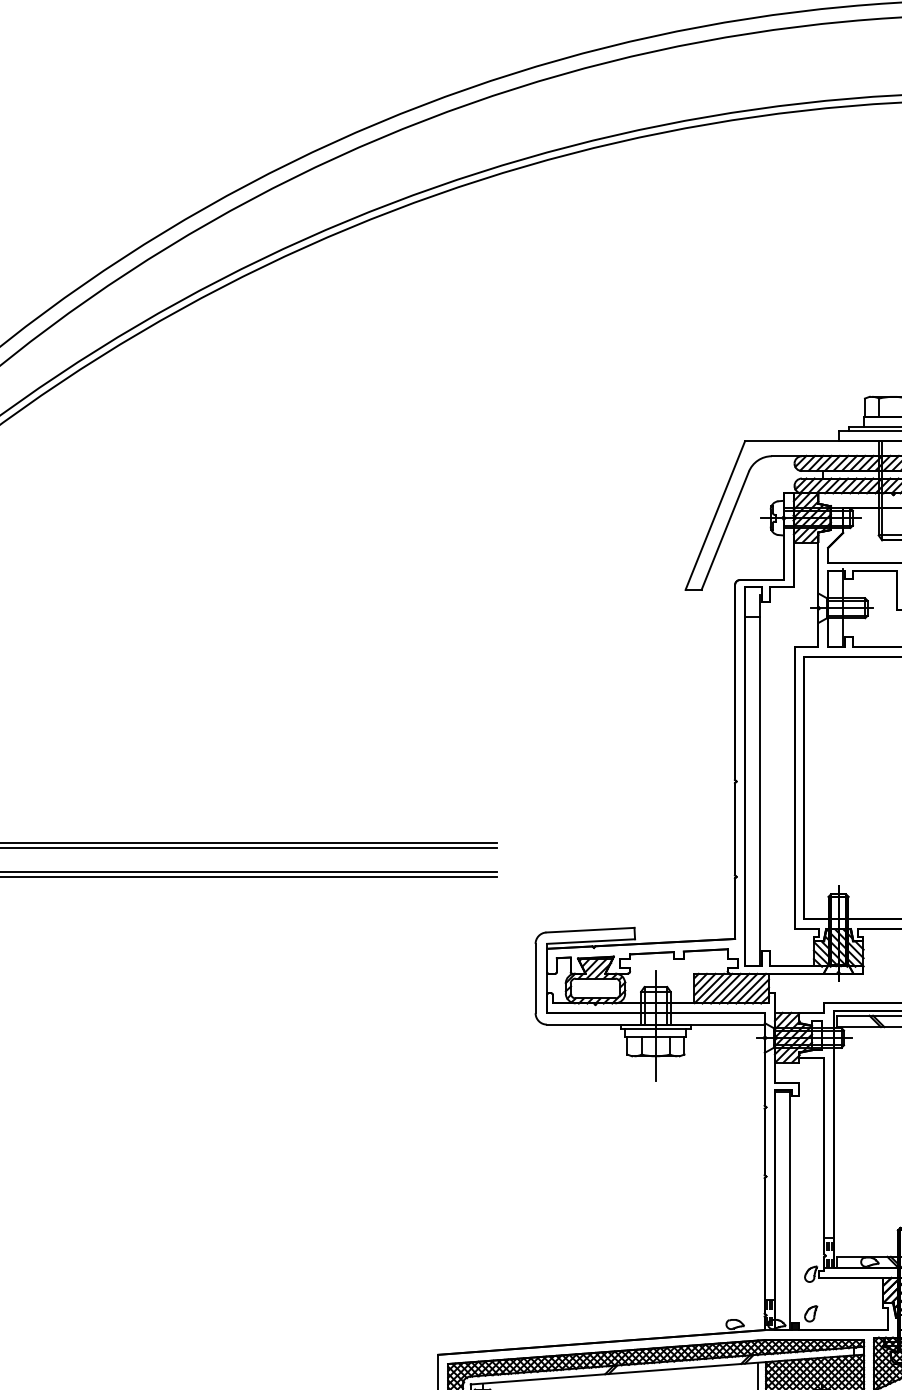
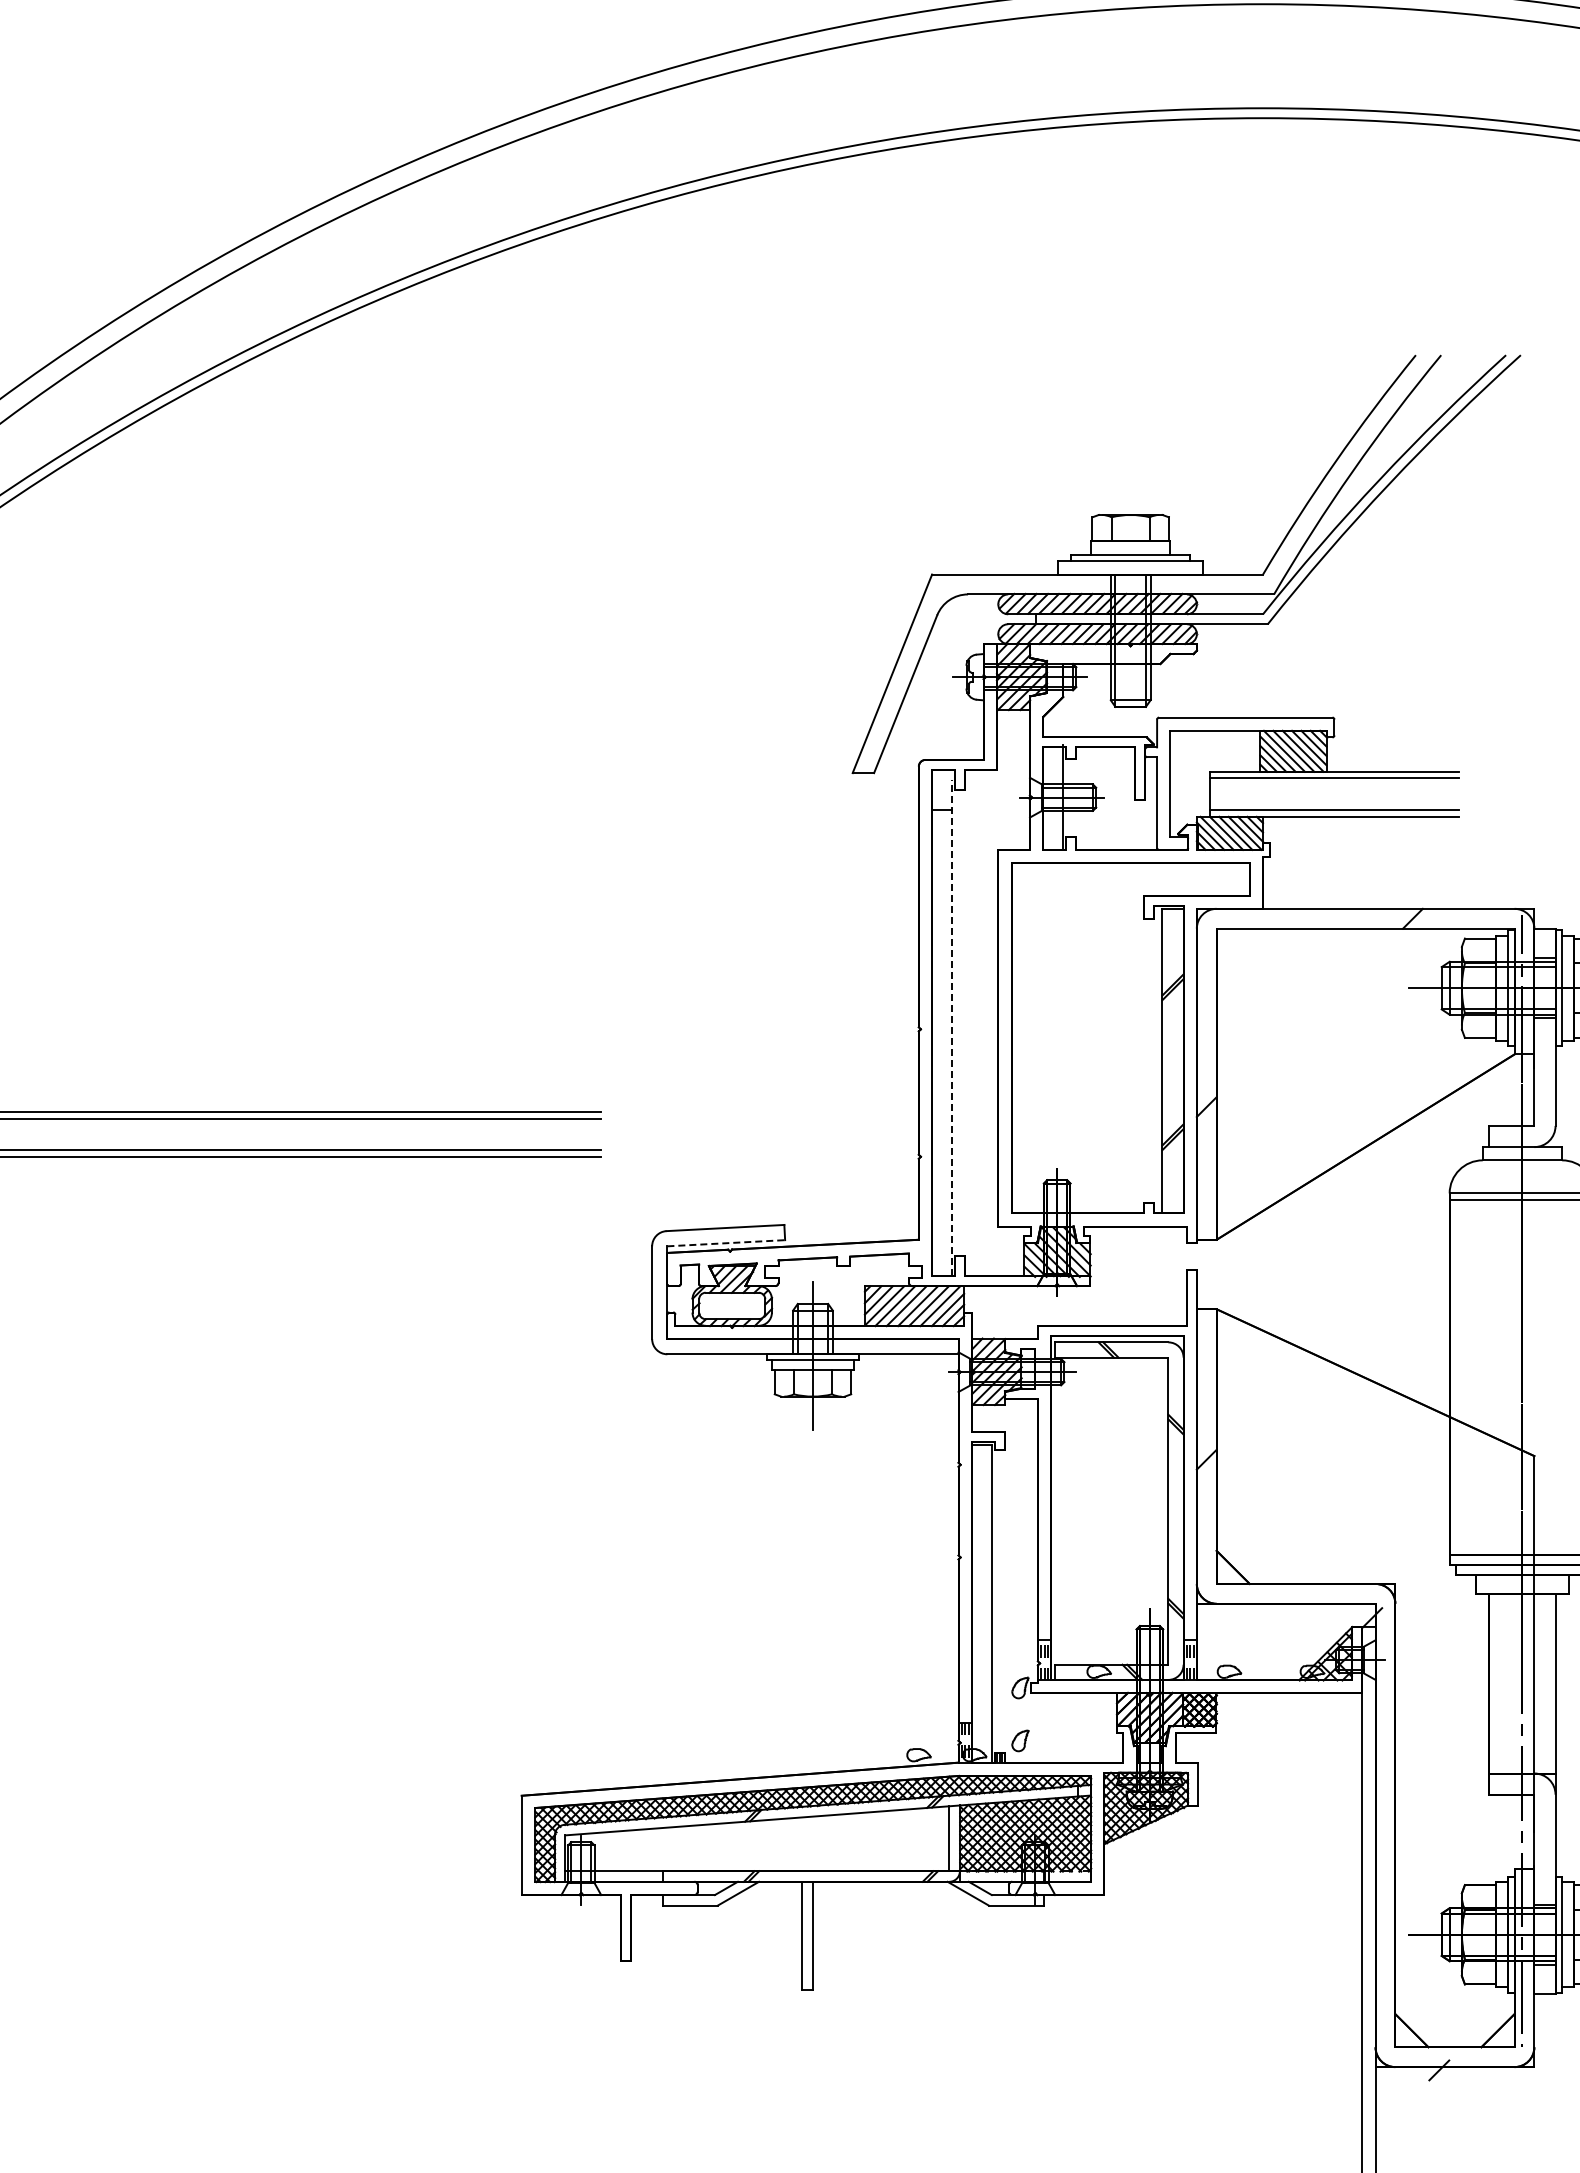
line: (759, 780) -> (951, 1027), solid -> dashed
line: (591, 941) -> (726, 1243), solid -> dashed

